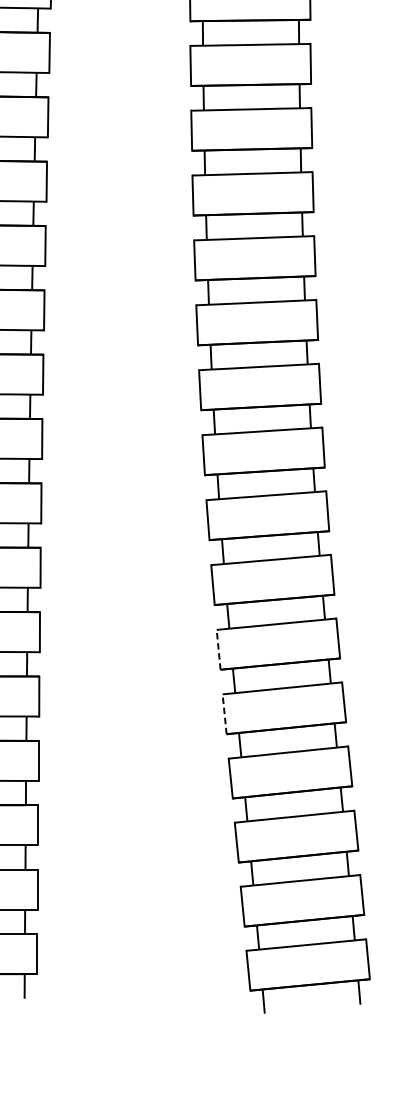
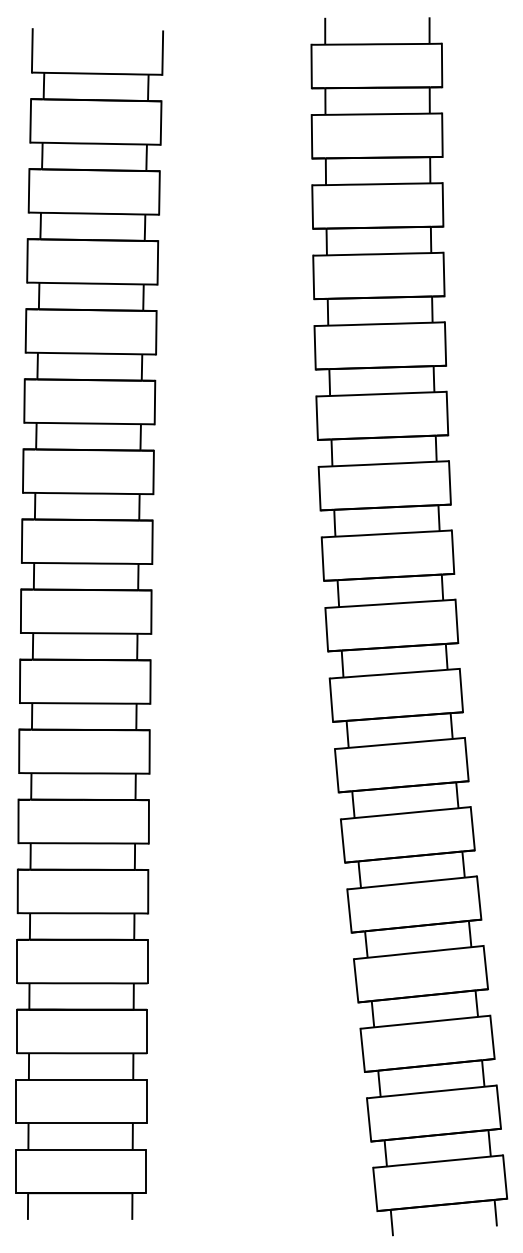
line: (218, 650) -> (342, 841), dashed -> solid
line: (224, 714) -> (349, 911), dashed -> solid

